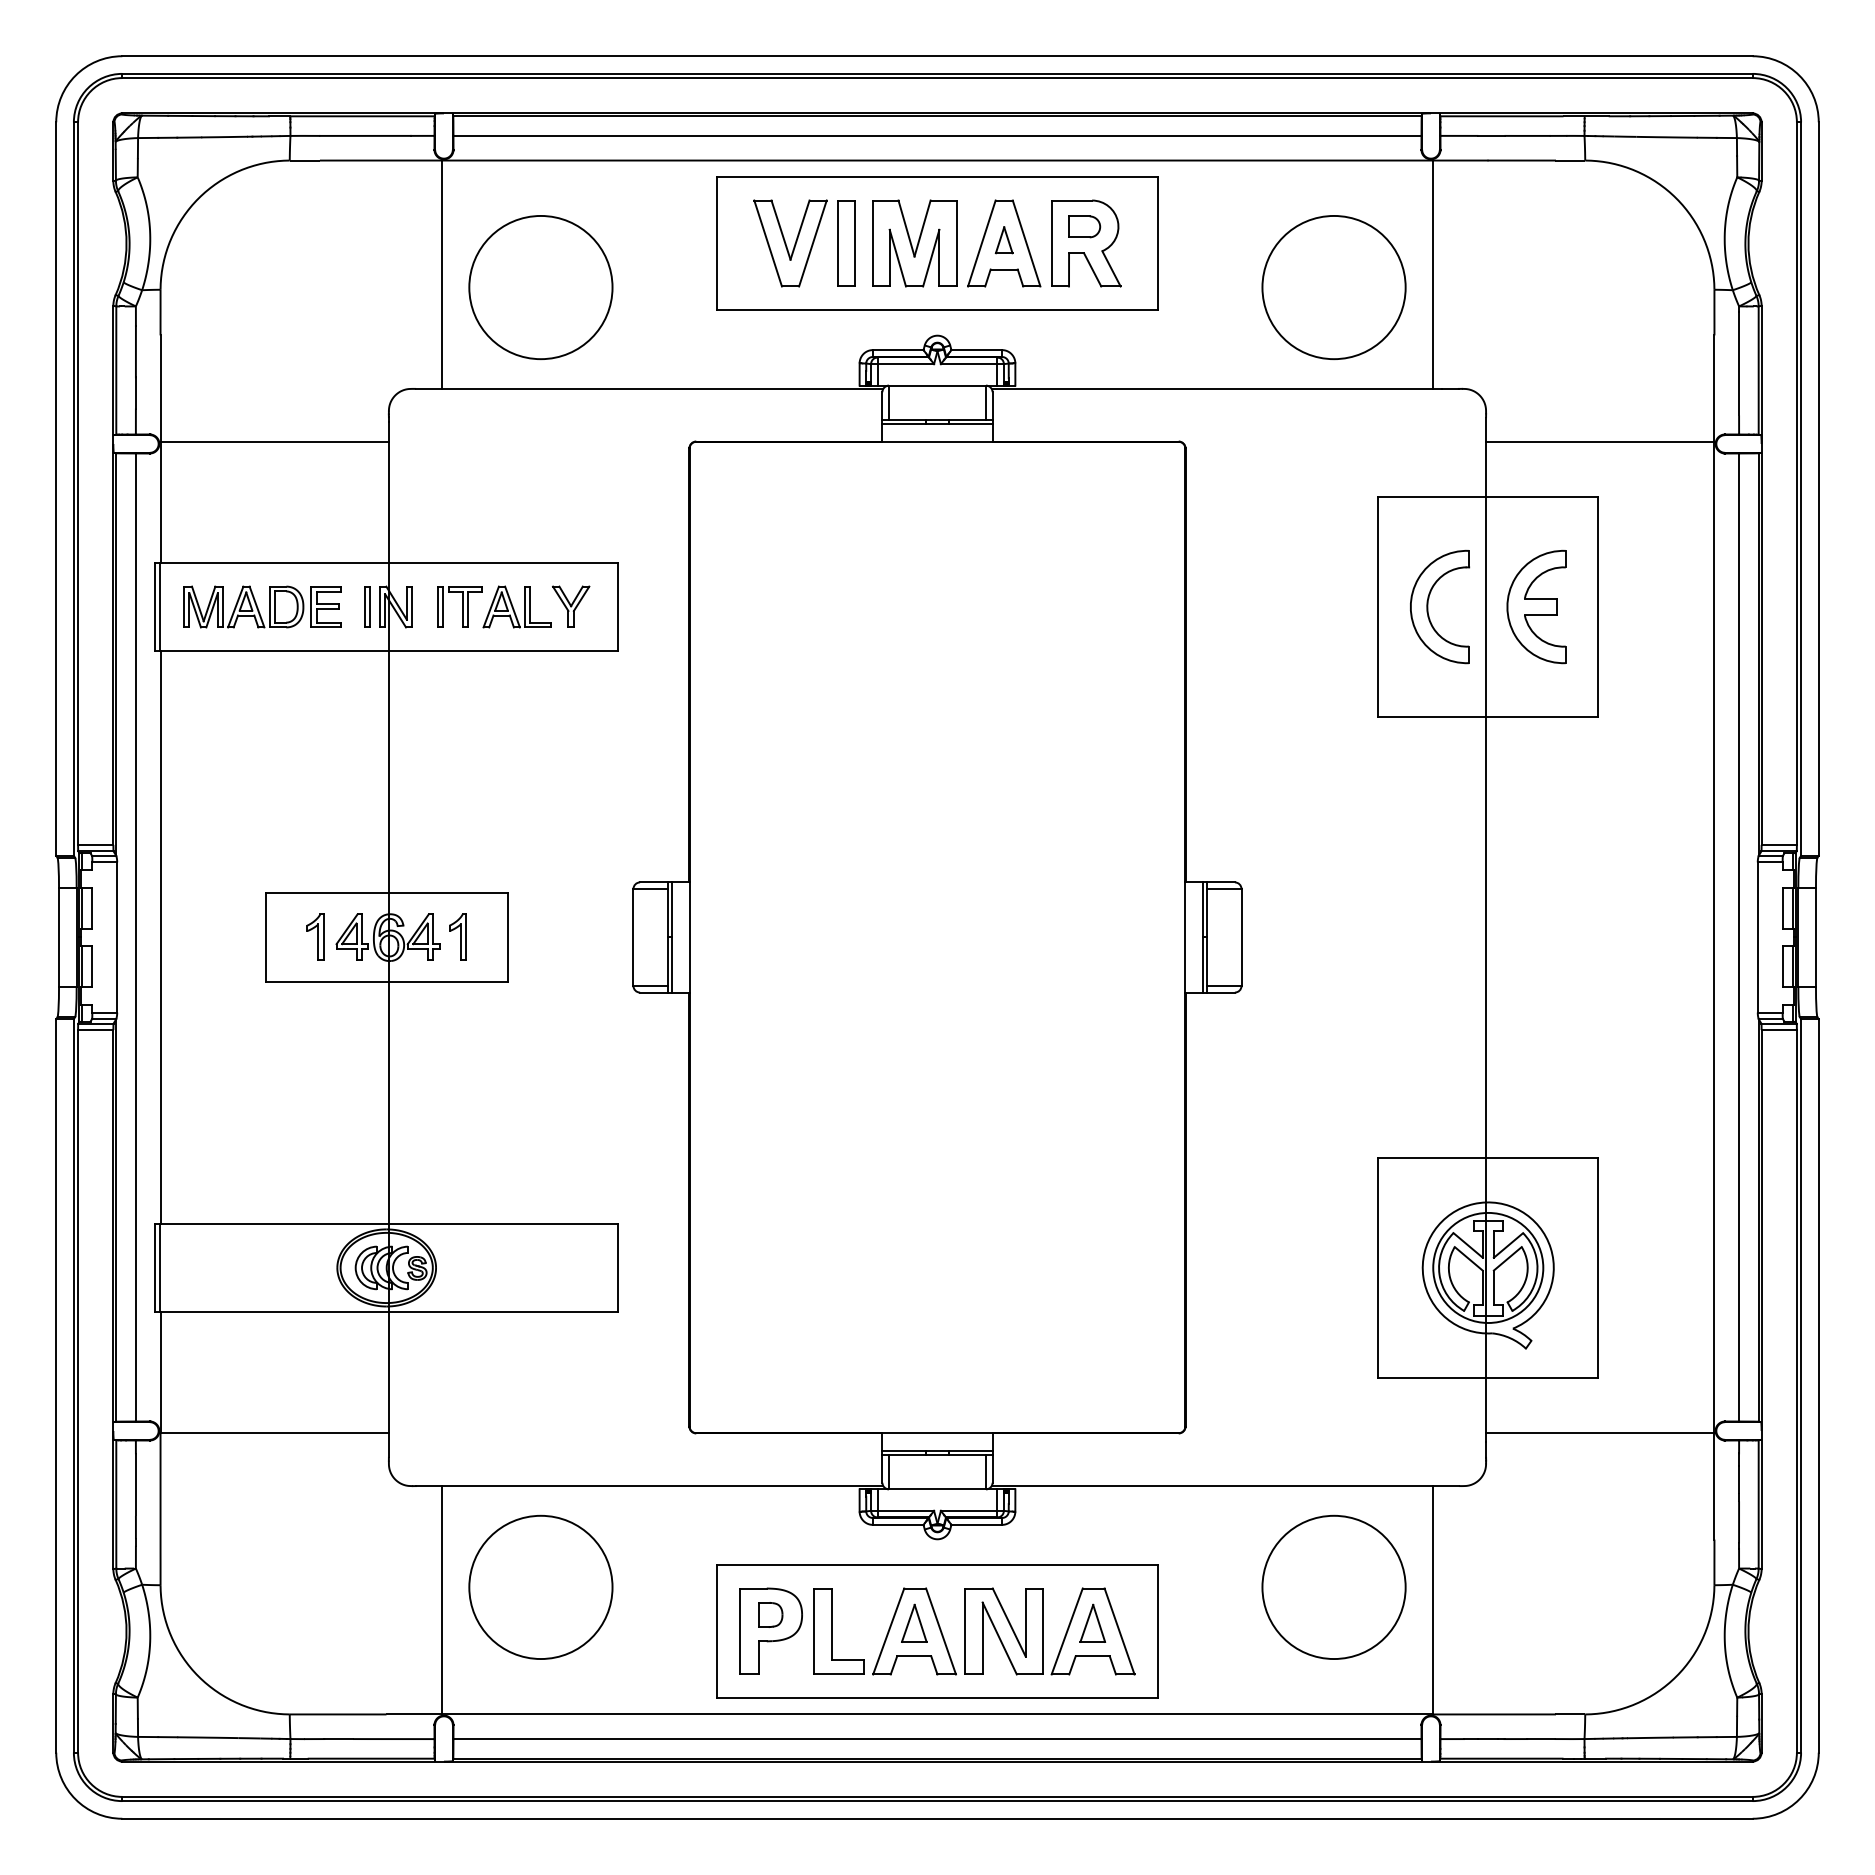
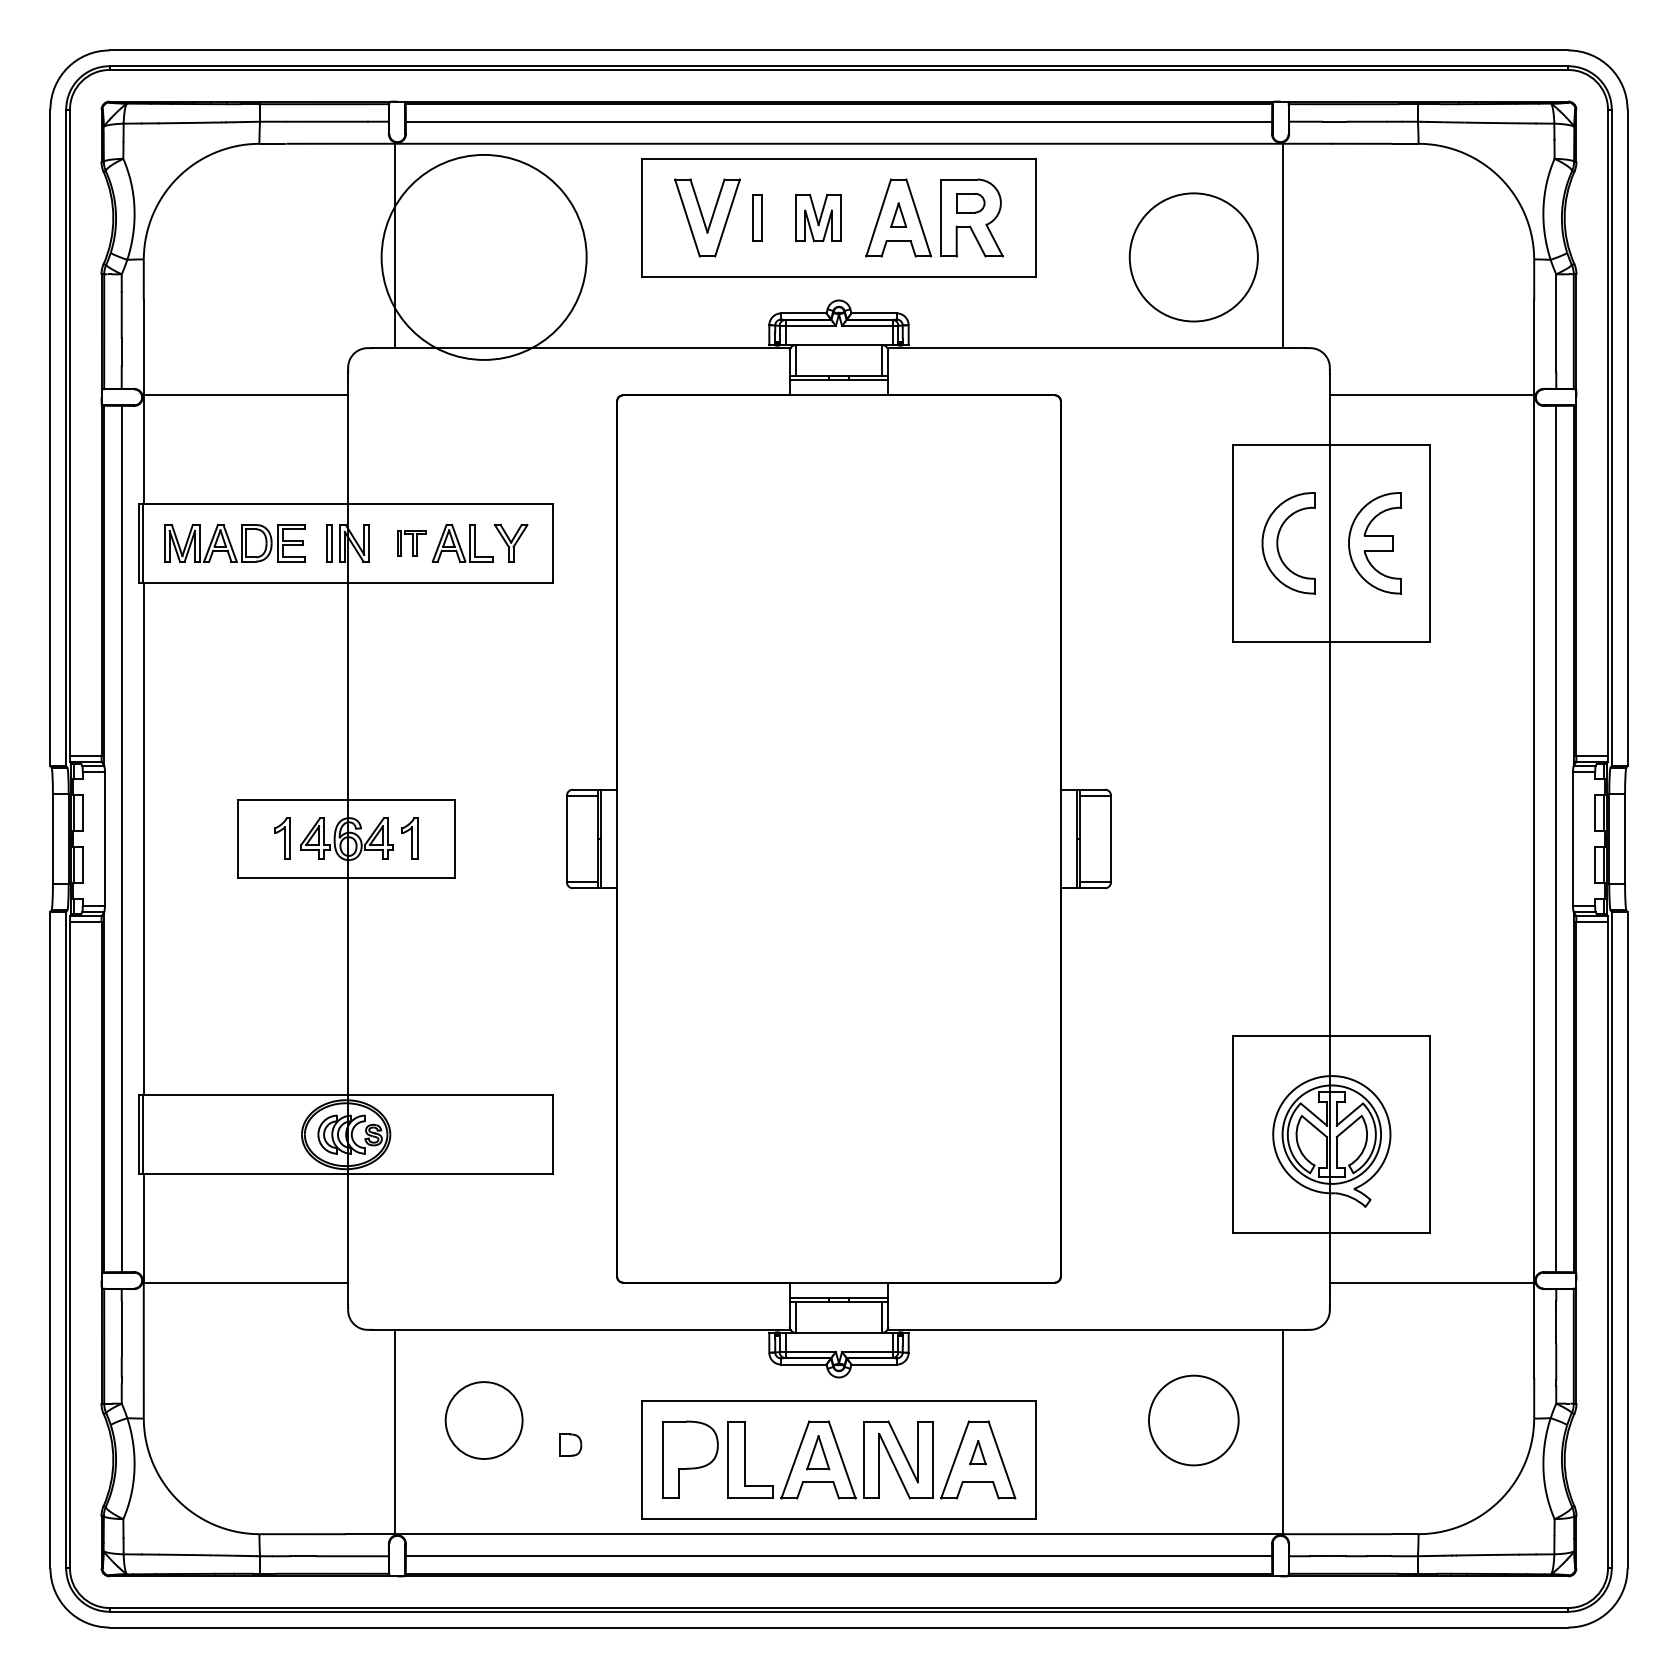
part: (846, 243) -> (757, 218), size x0.6
part: (914, 243) -> (818, 218), size x0.6
circle: (540, 287) -> (483, 257), size x1.6
part: (459, 606) -> (411, 542), size x0.7
circle: (540, 1587) -> (483, 1420), size x0.6
circle: (1333, 1587) -> (1193, 1420), size x0.7
part: (770, 1614) -> (570, 1444), moved
part: (1092, 1622) -> (977, 1451), size x0.7

